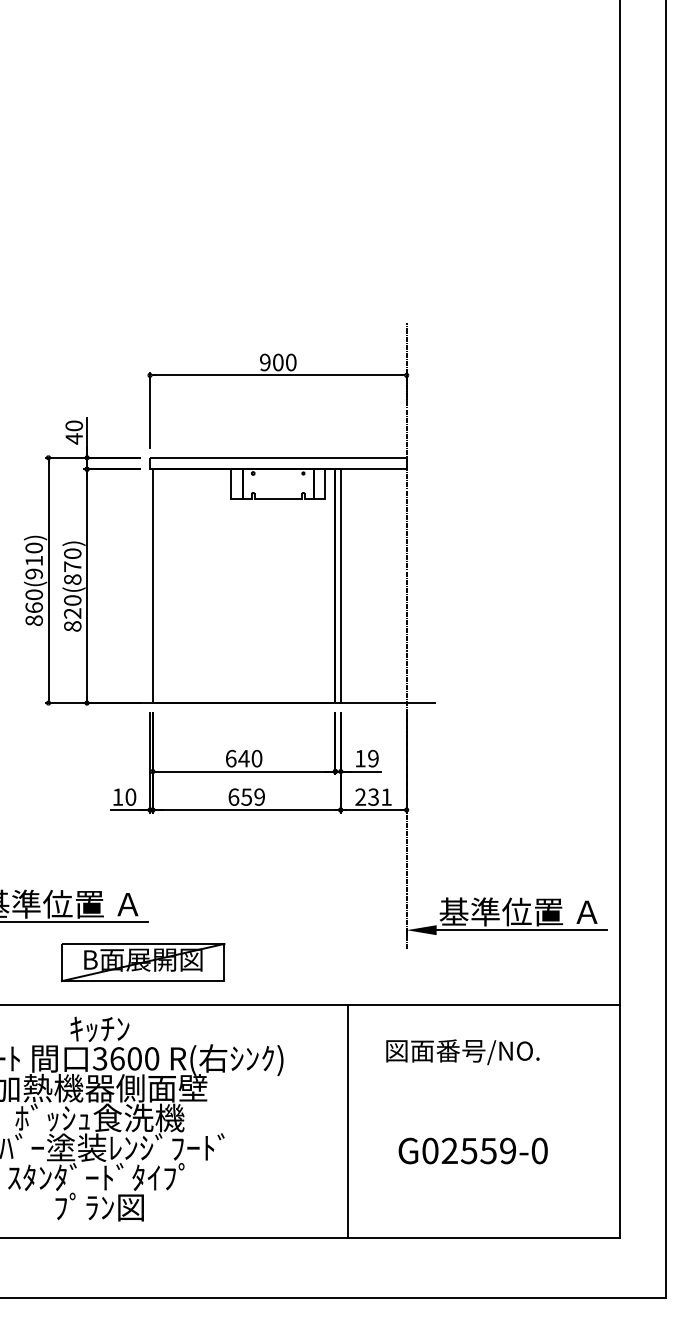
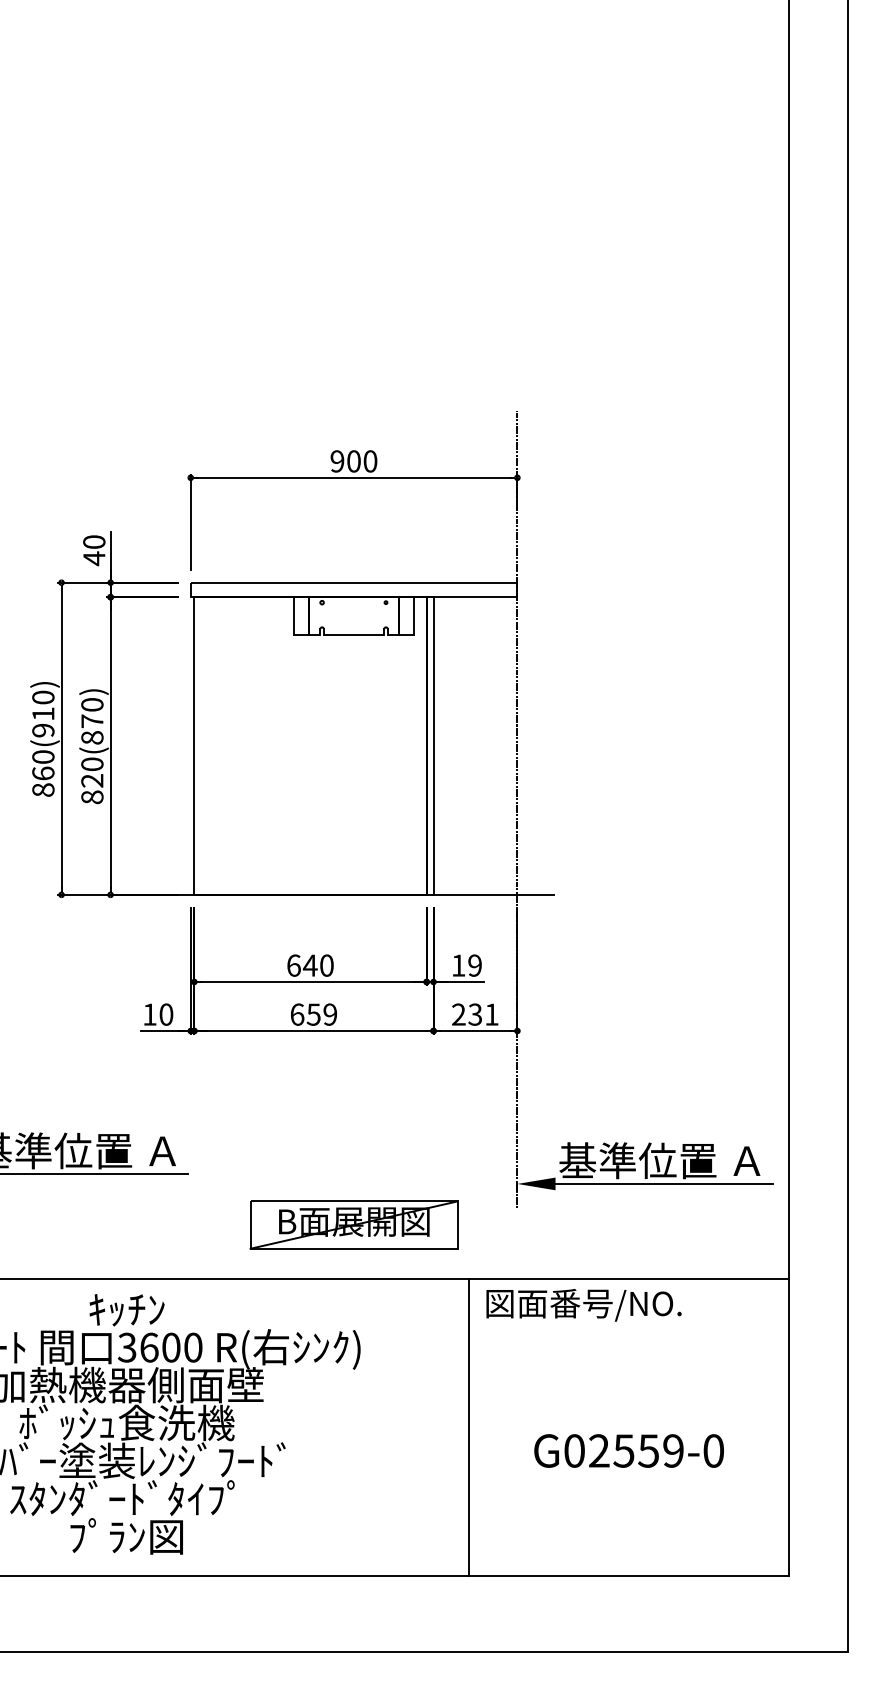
part: (142, 962) -> (353, 1224), moved
text: (462, 1052) -> (583, 1305), moved
line: (347, 1120) -> (469, 1426), moved
text: (472, 1150) -> (628, 1450), moved

